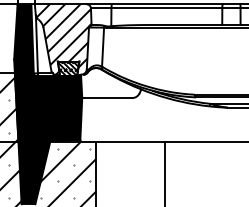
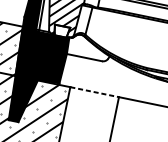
hatch: (68, 68) -> (61, 31), removed
line: (131, 142) -> (95, 92), solid -> dashed

